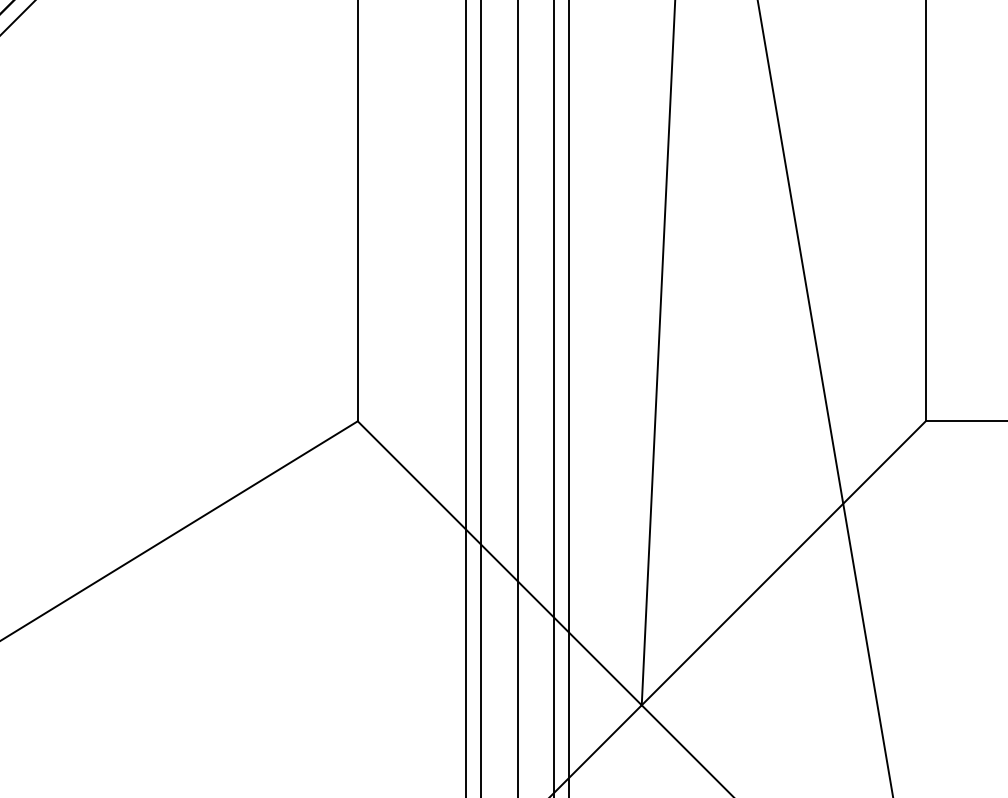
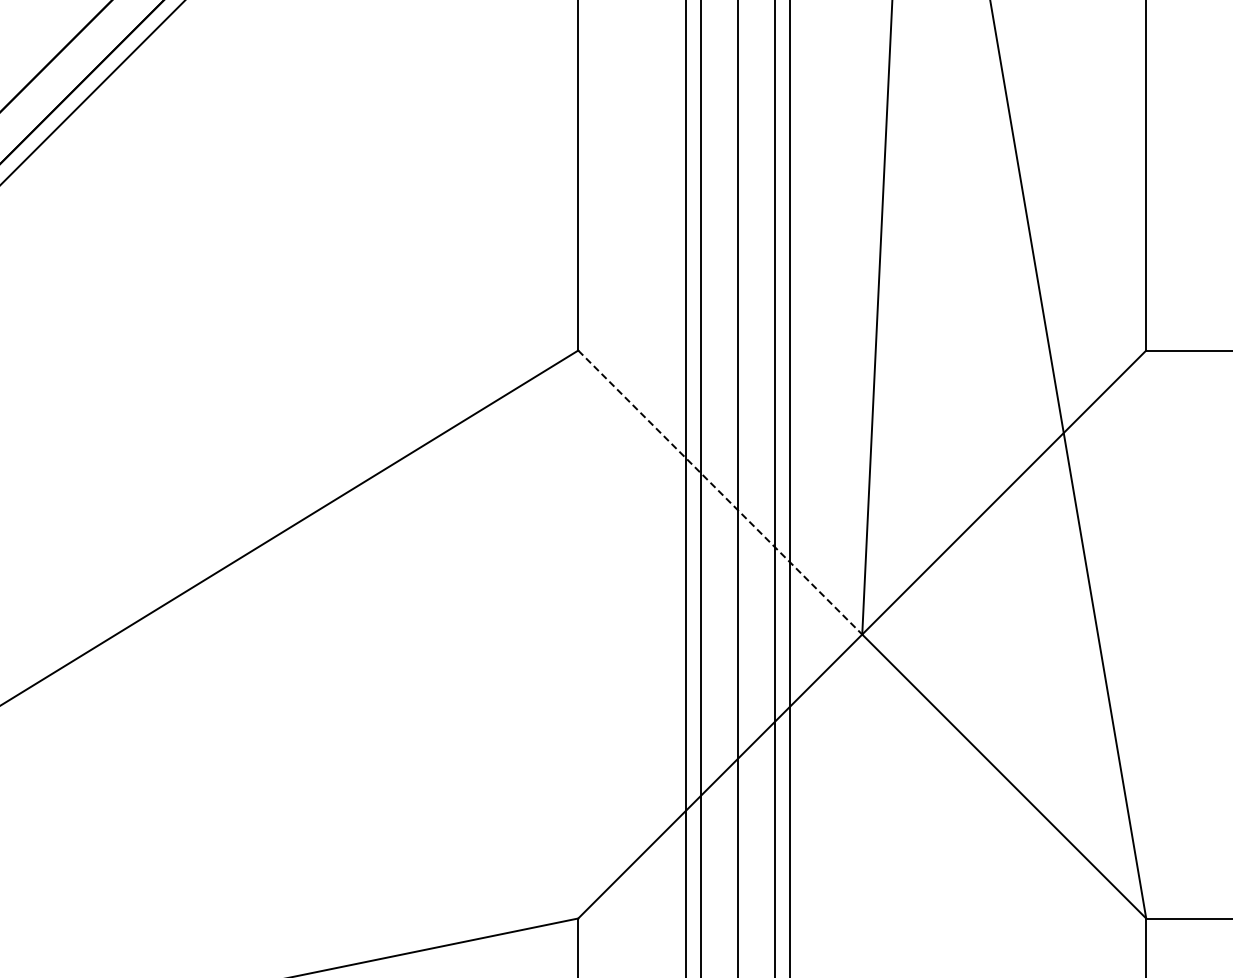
line: (500, 563) -> (720, 492), solid -> dashed

